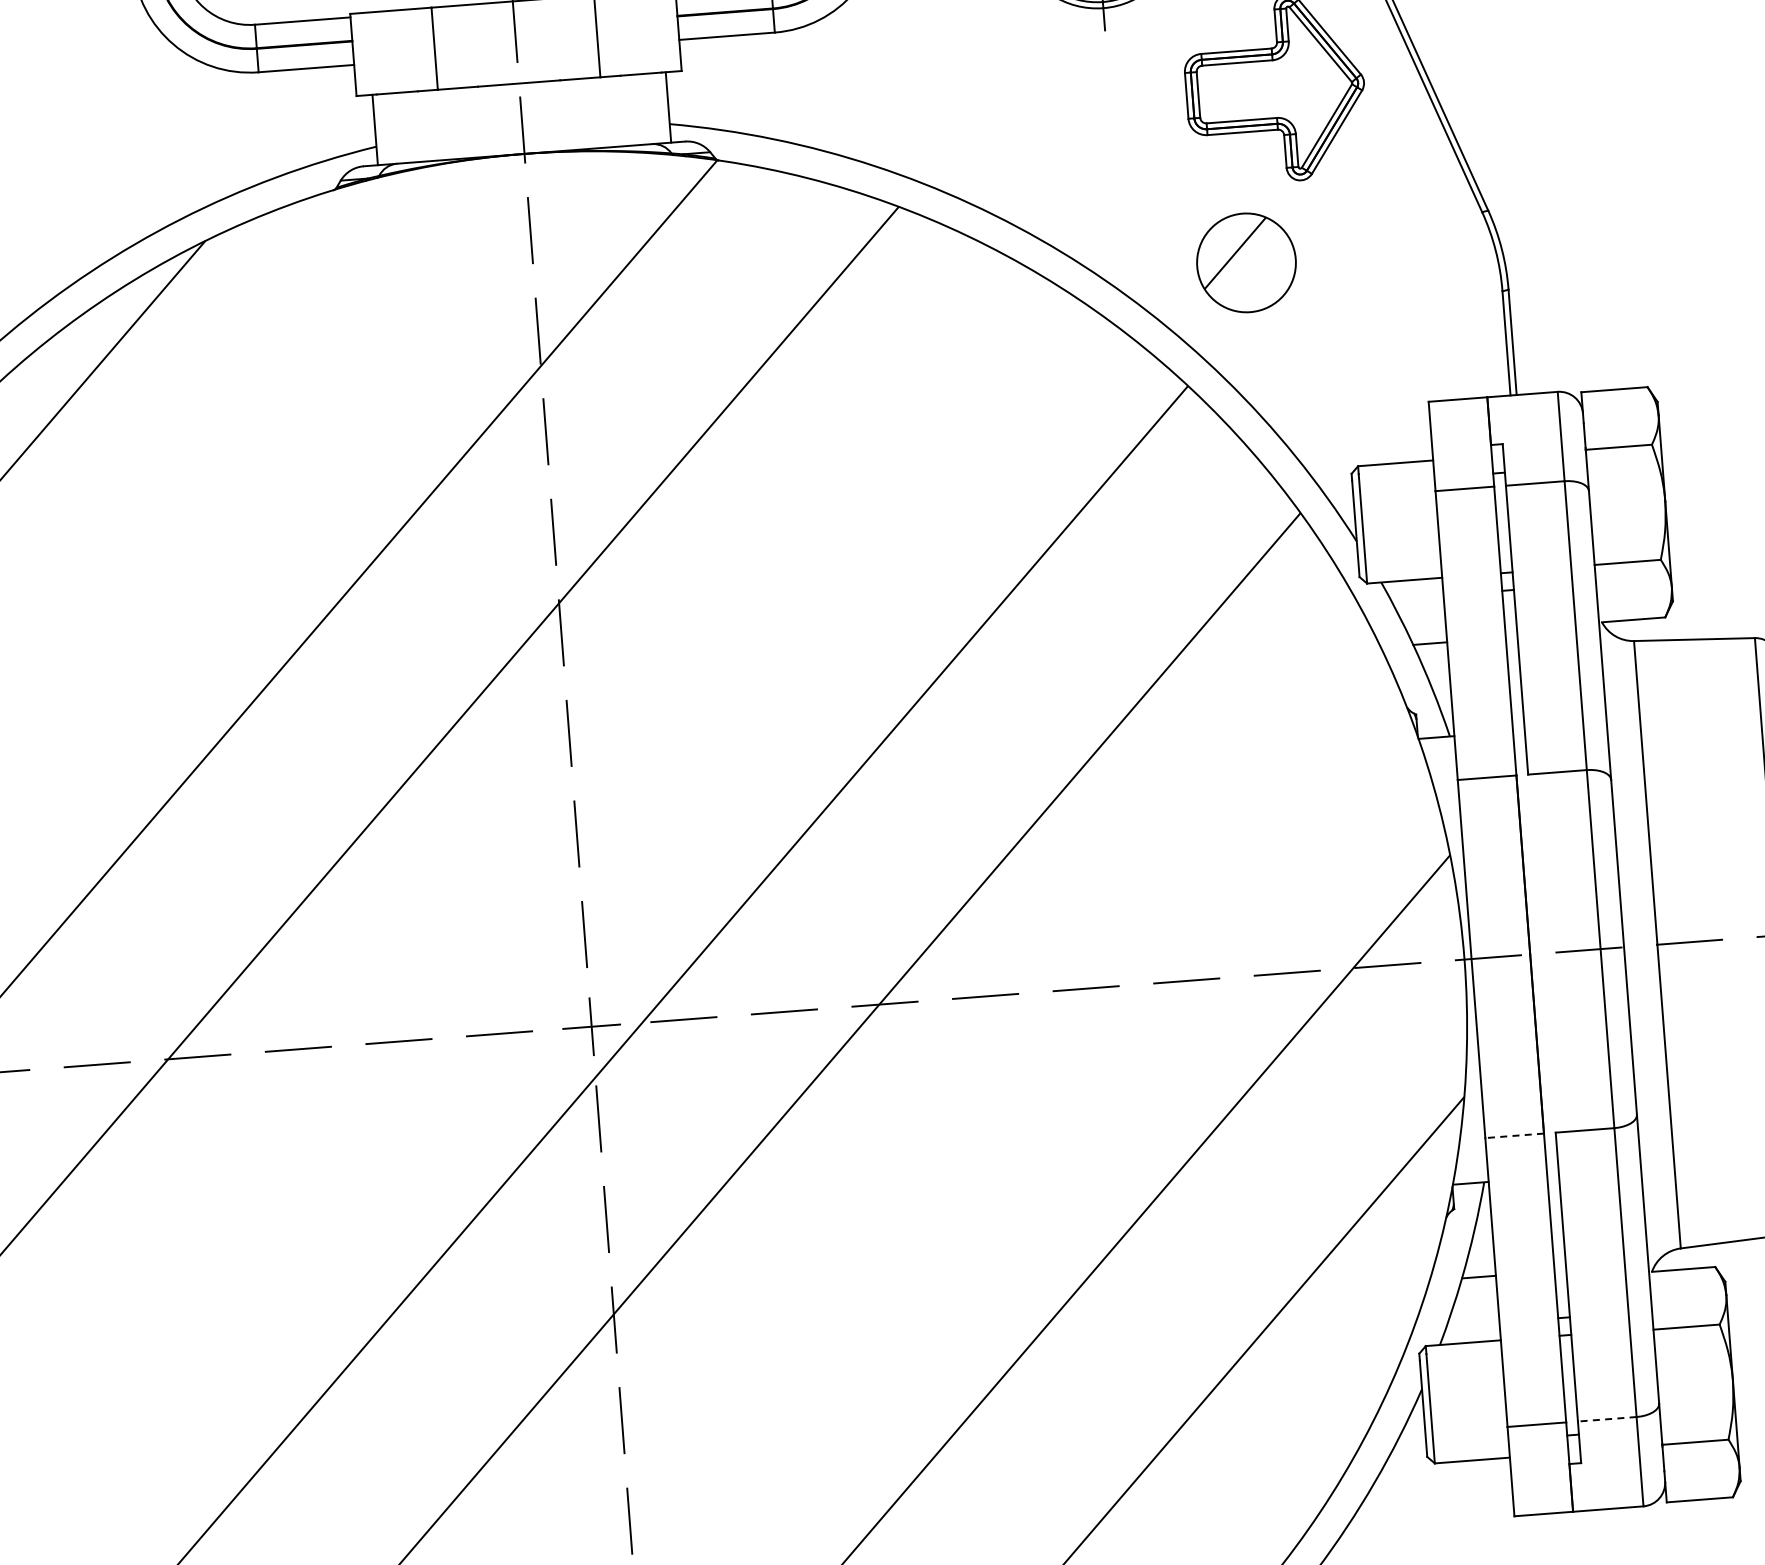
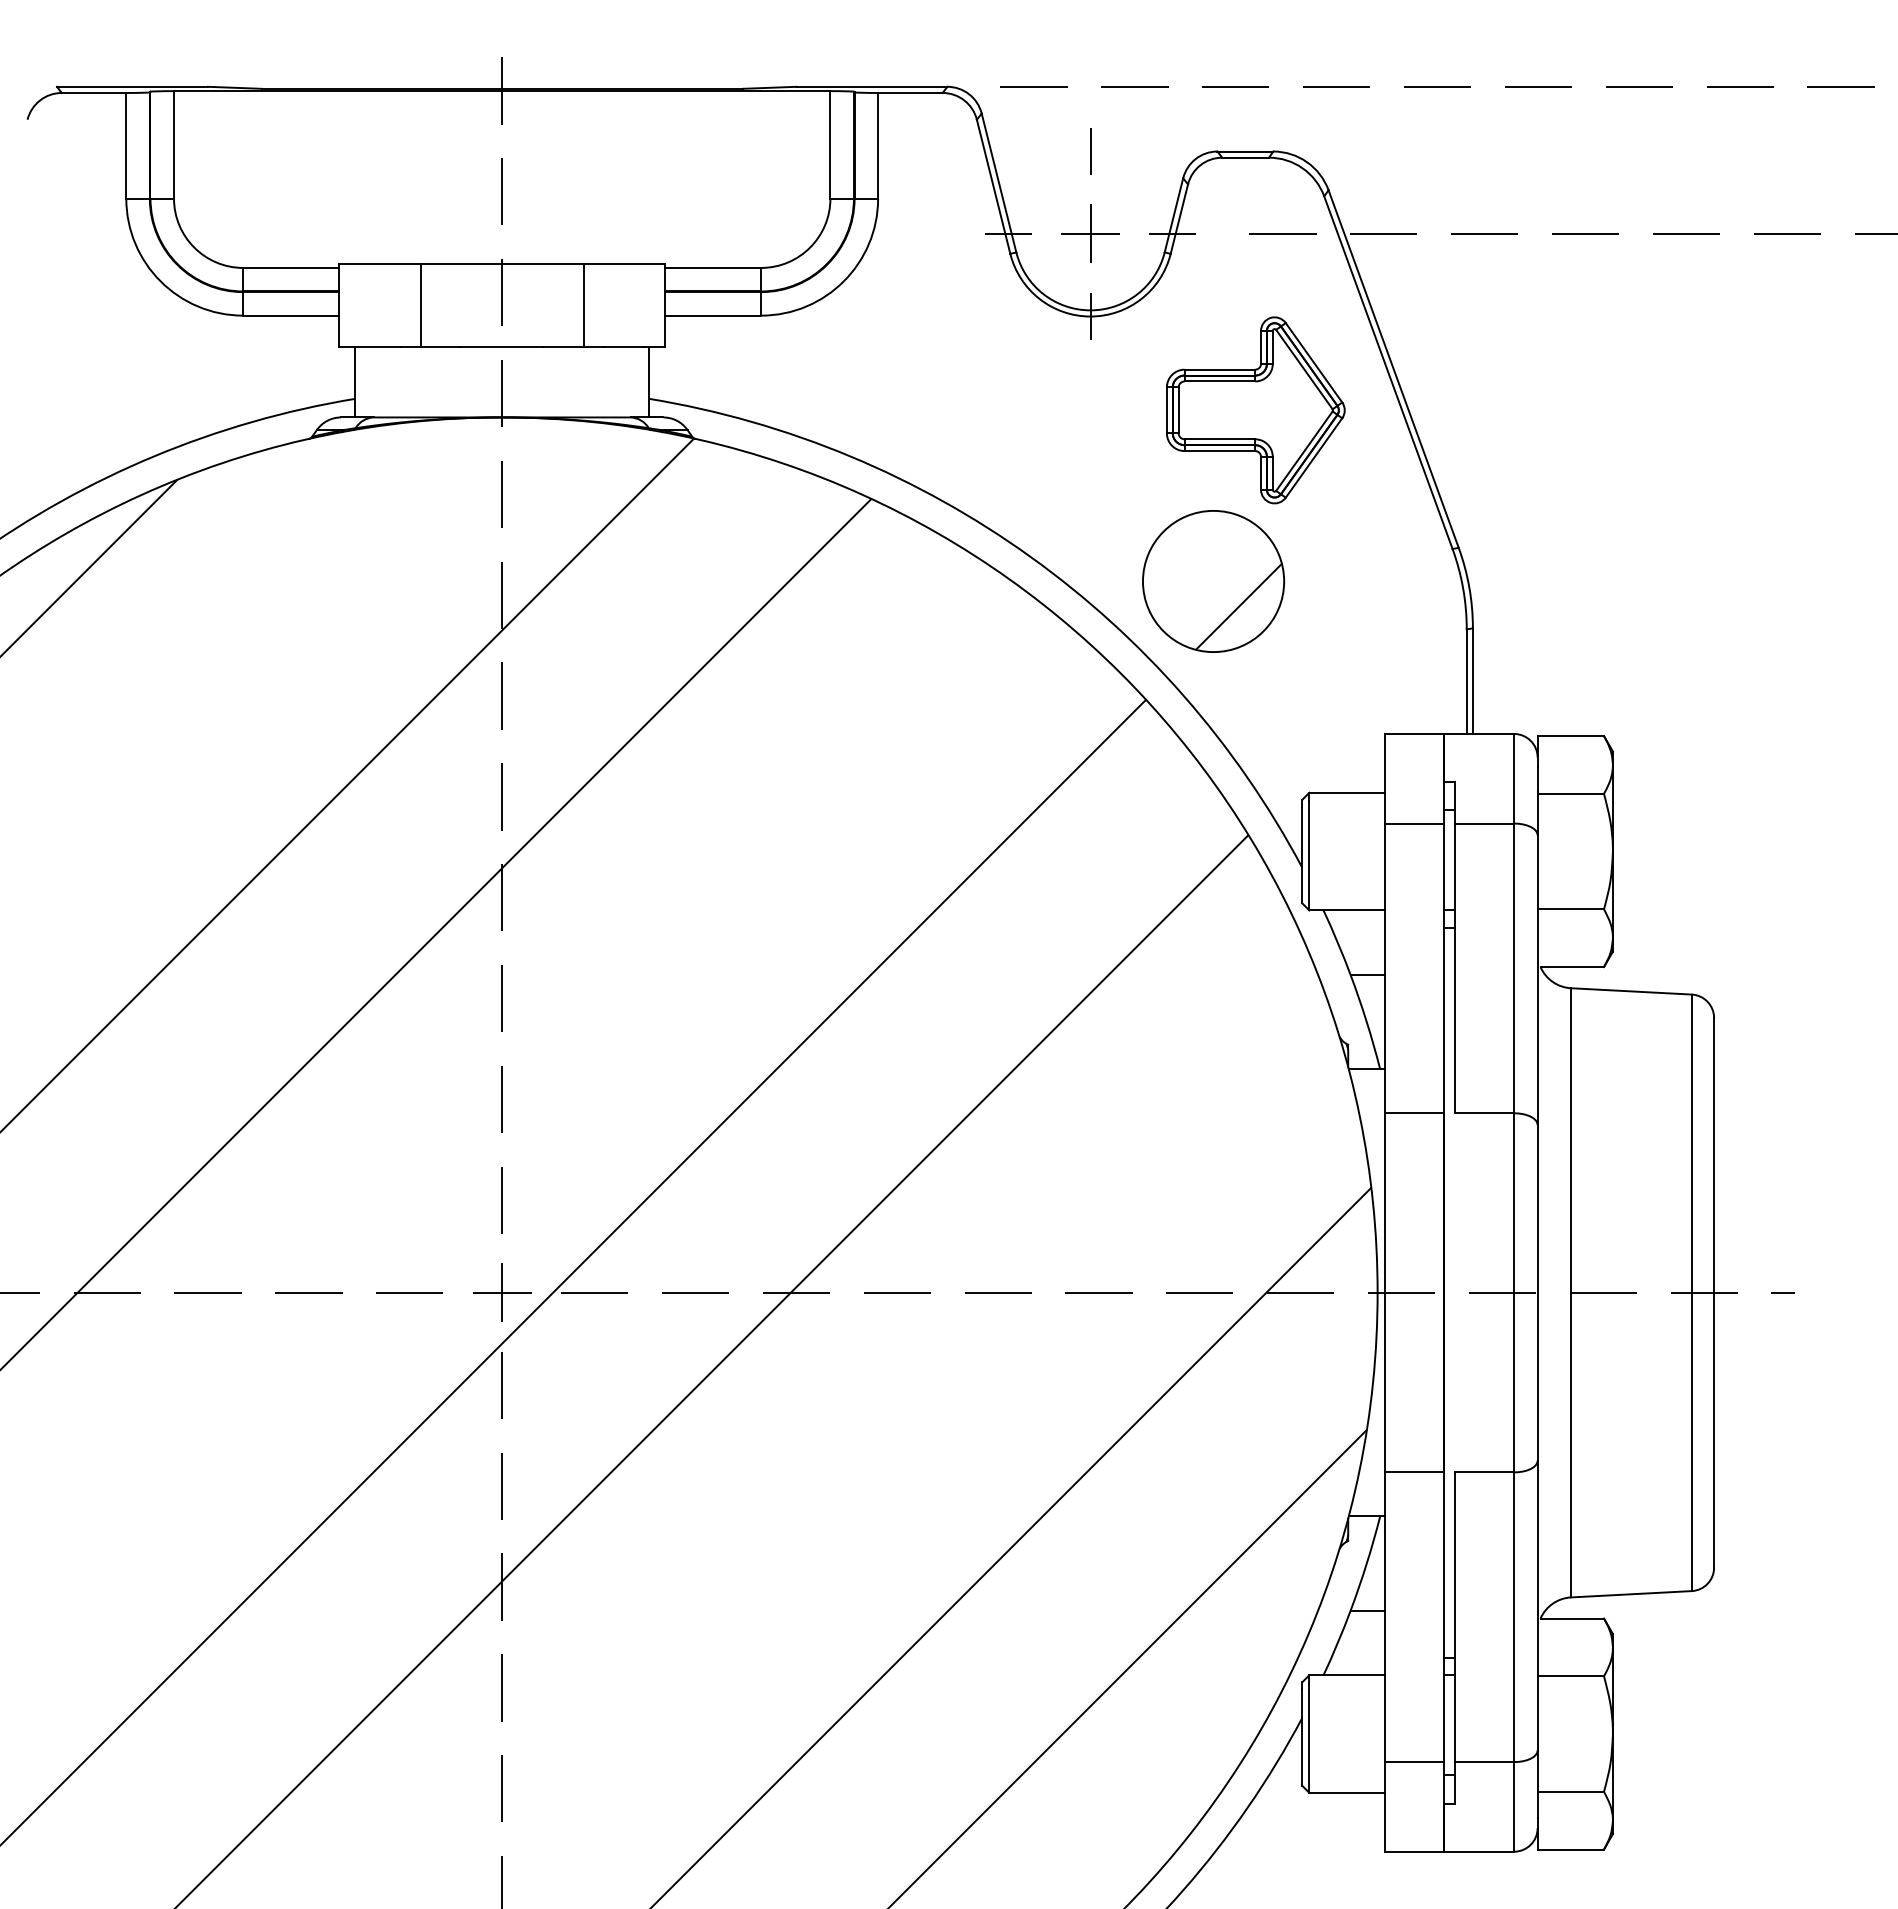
part: (1246, 262) -> (1213, 581), size x1.43
line: (1514, 1135) -> (1413, 1472), dashed -> solid
line: (1607, 1419) -> (1484, 1762), dashed -> solid

